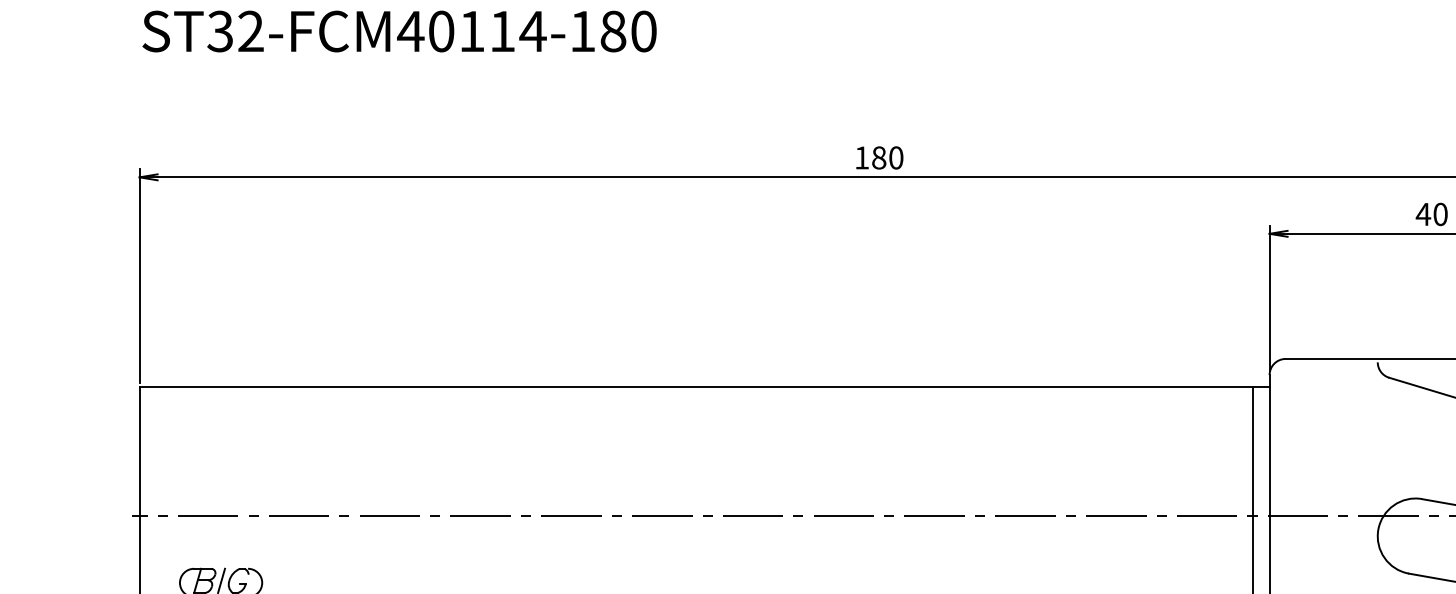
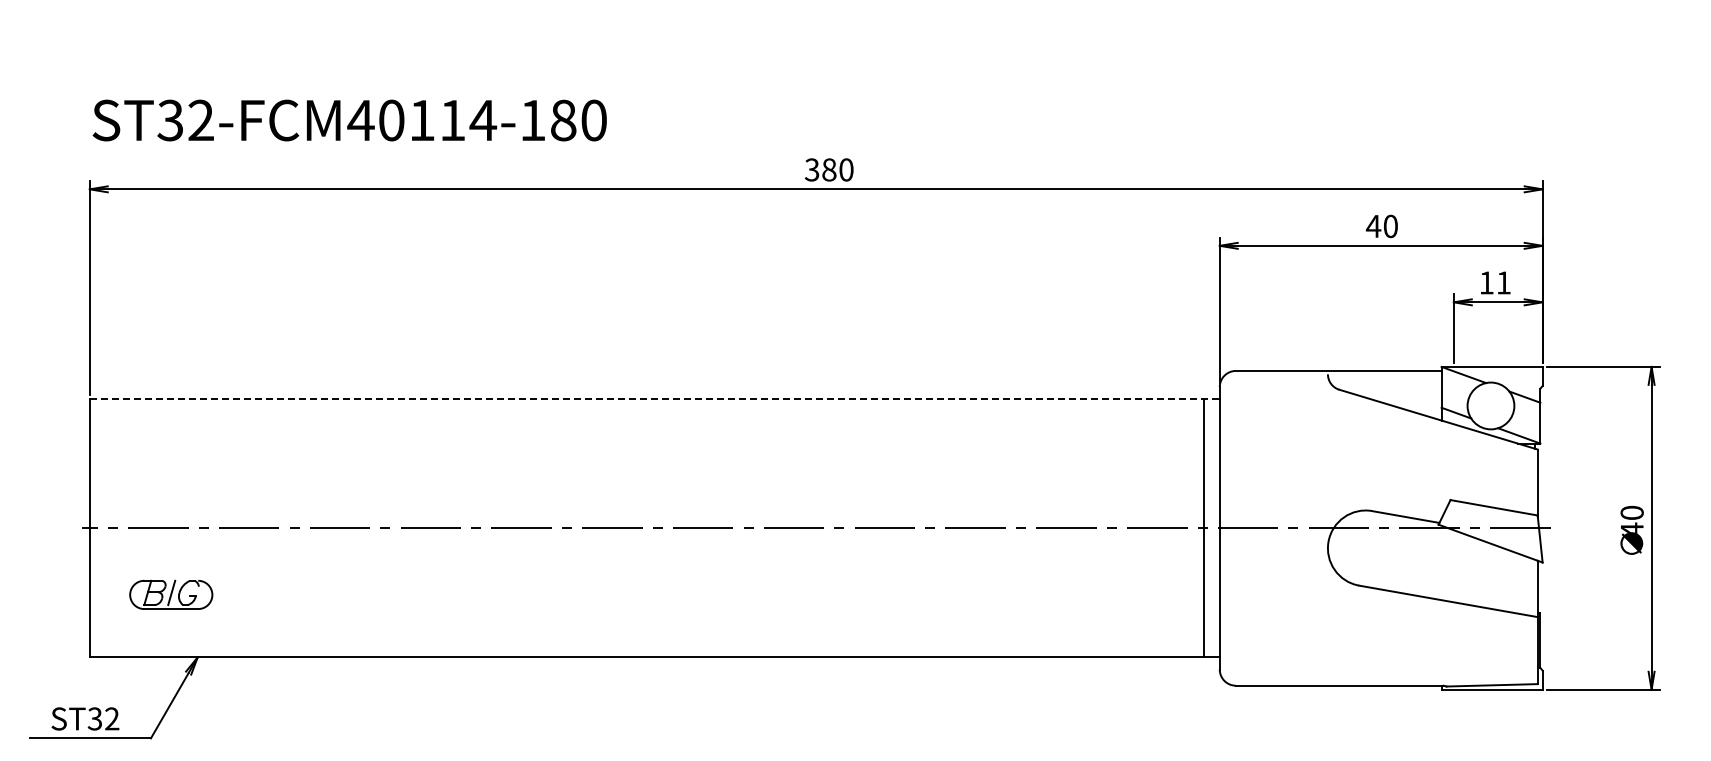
text: (399, 31) -> (349, 120), moved
text: (861, 157) -> (811, 169), 180 -> 380
line: (704, 387) -> (654, 399), solid -> dashed

